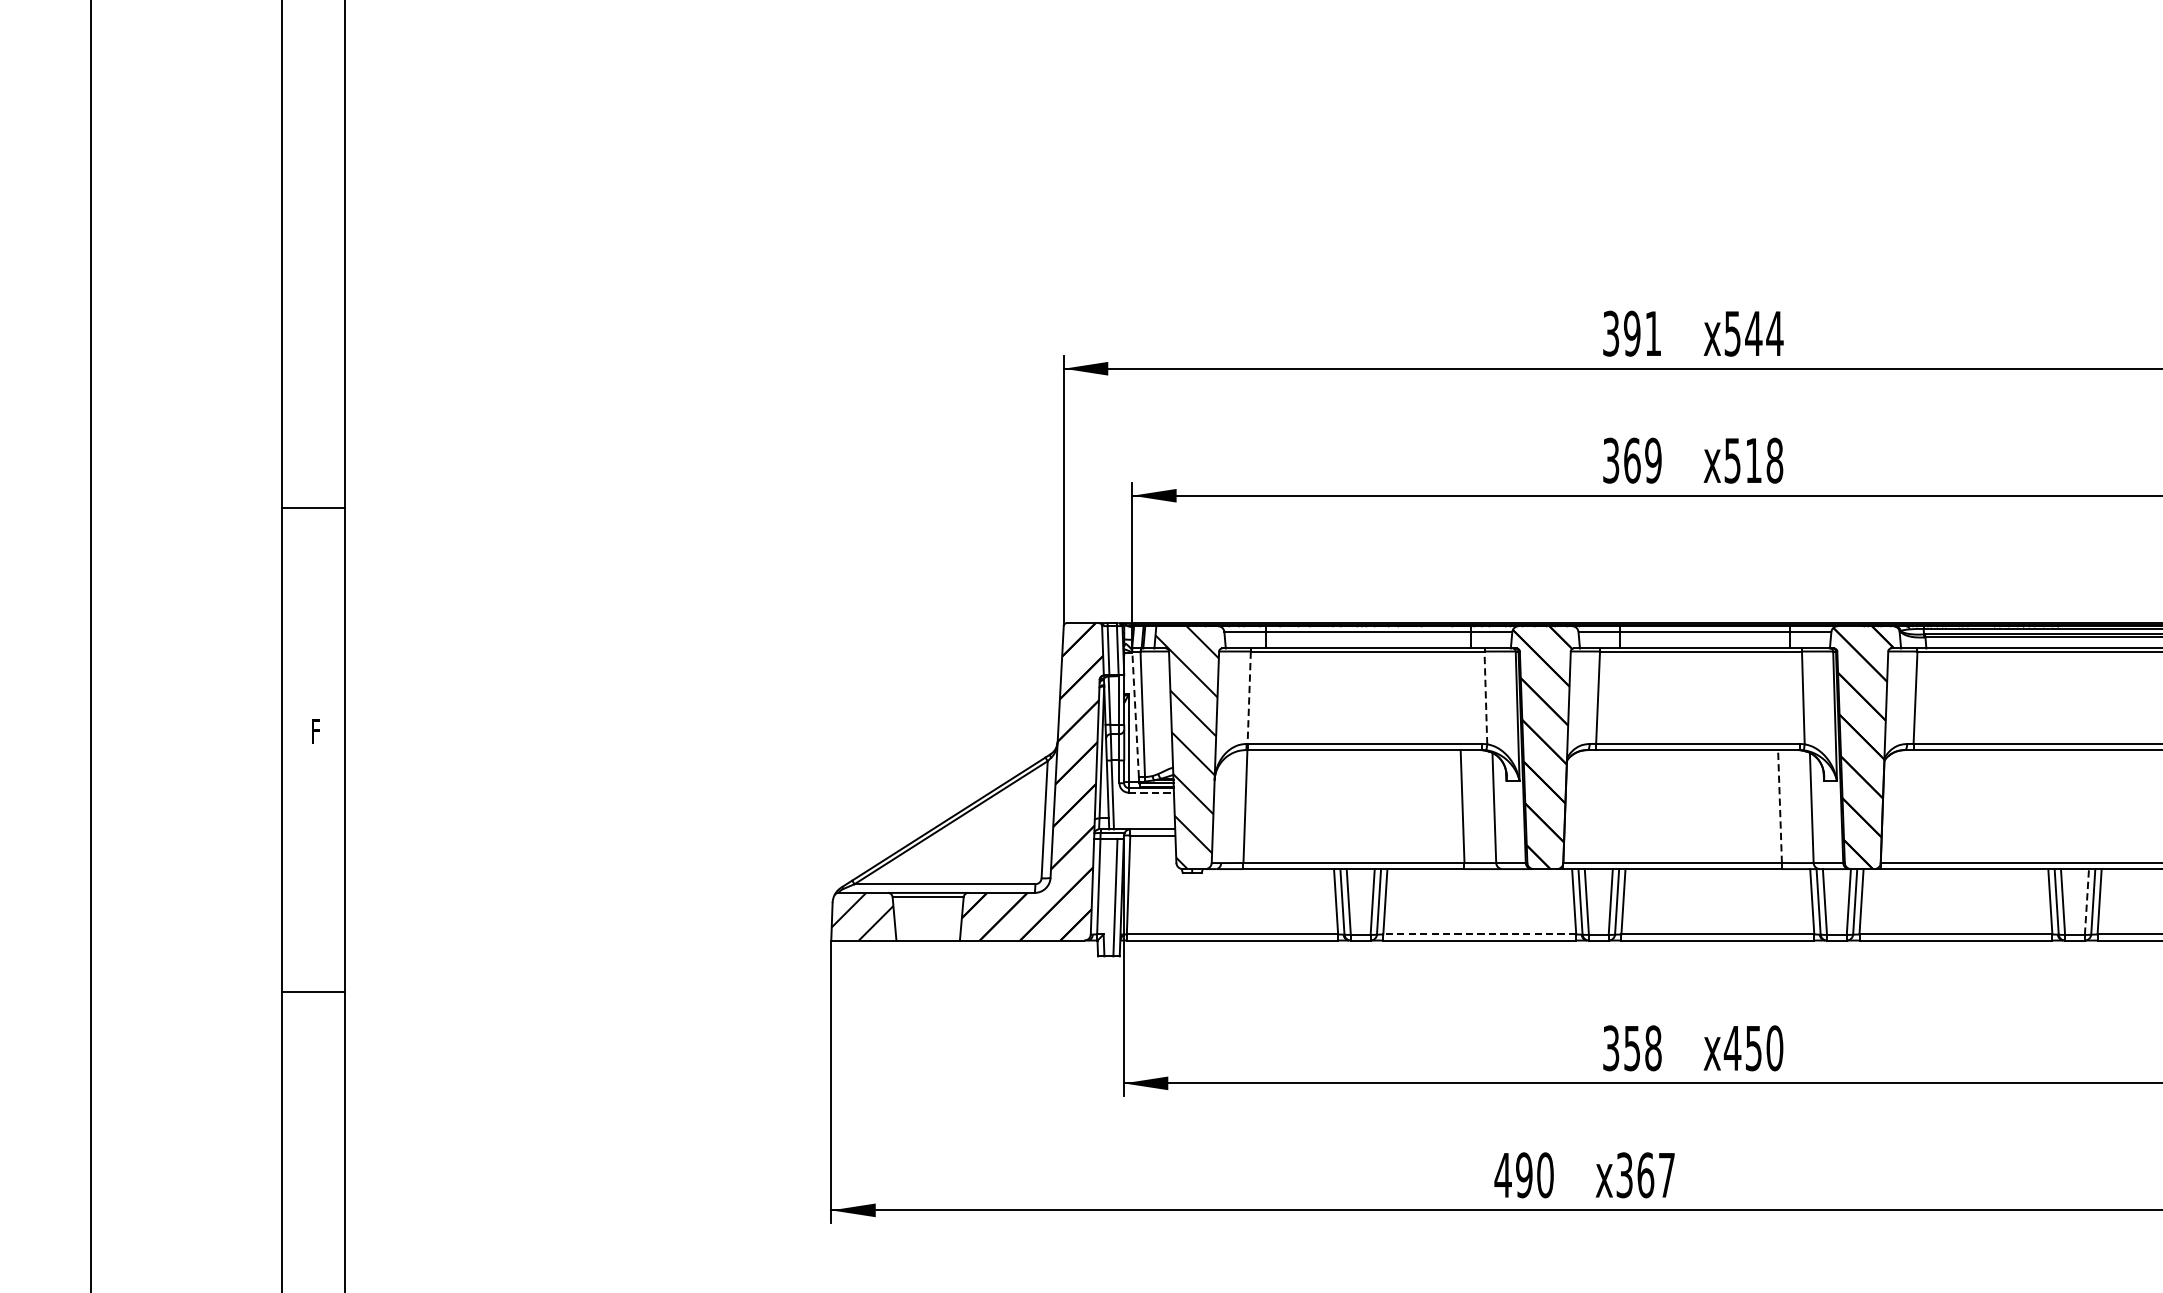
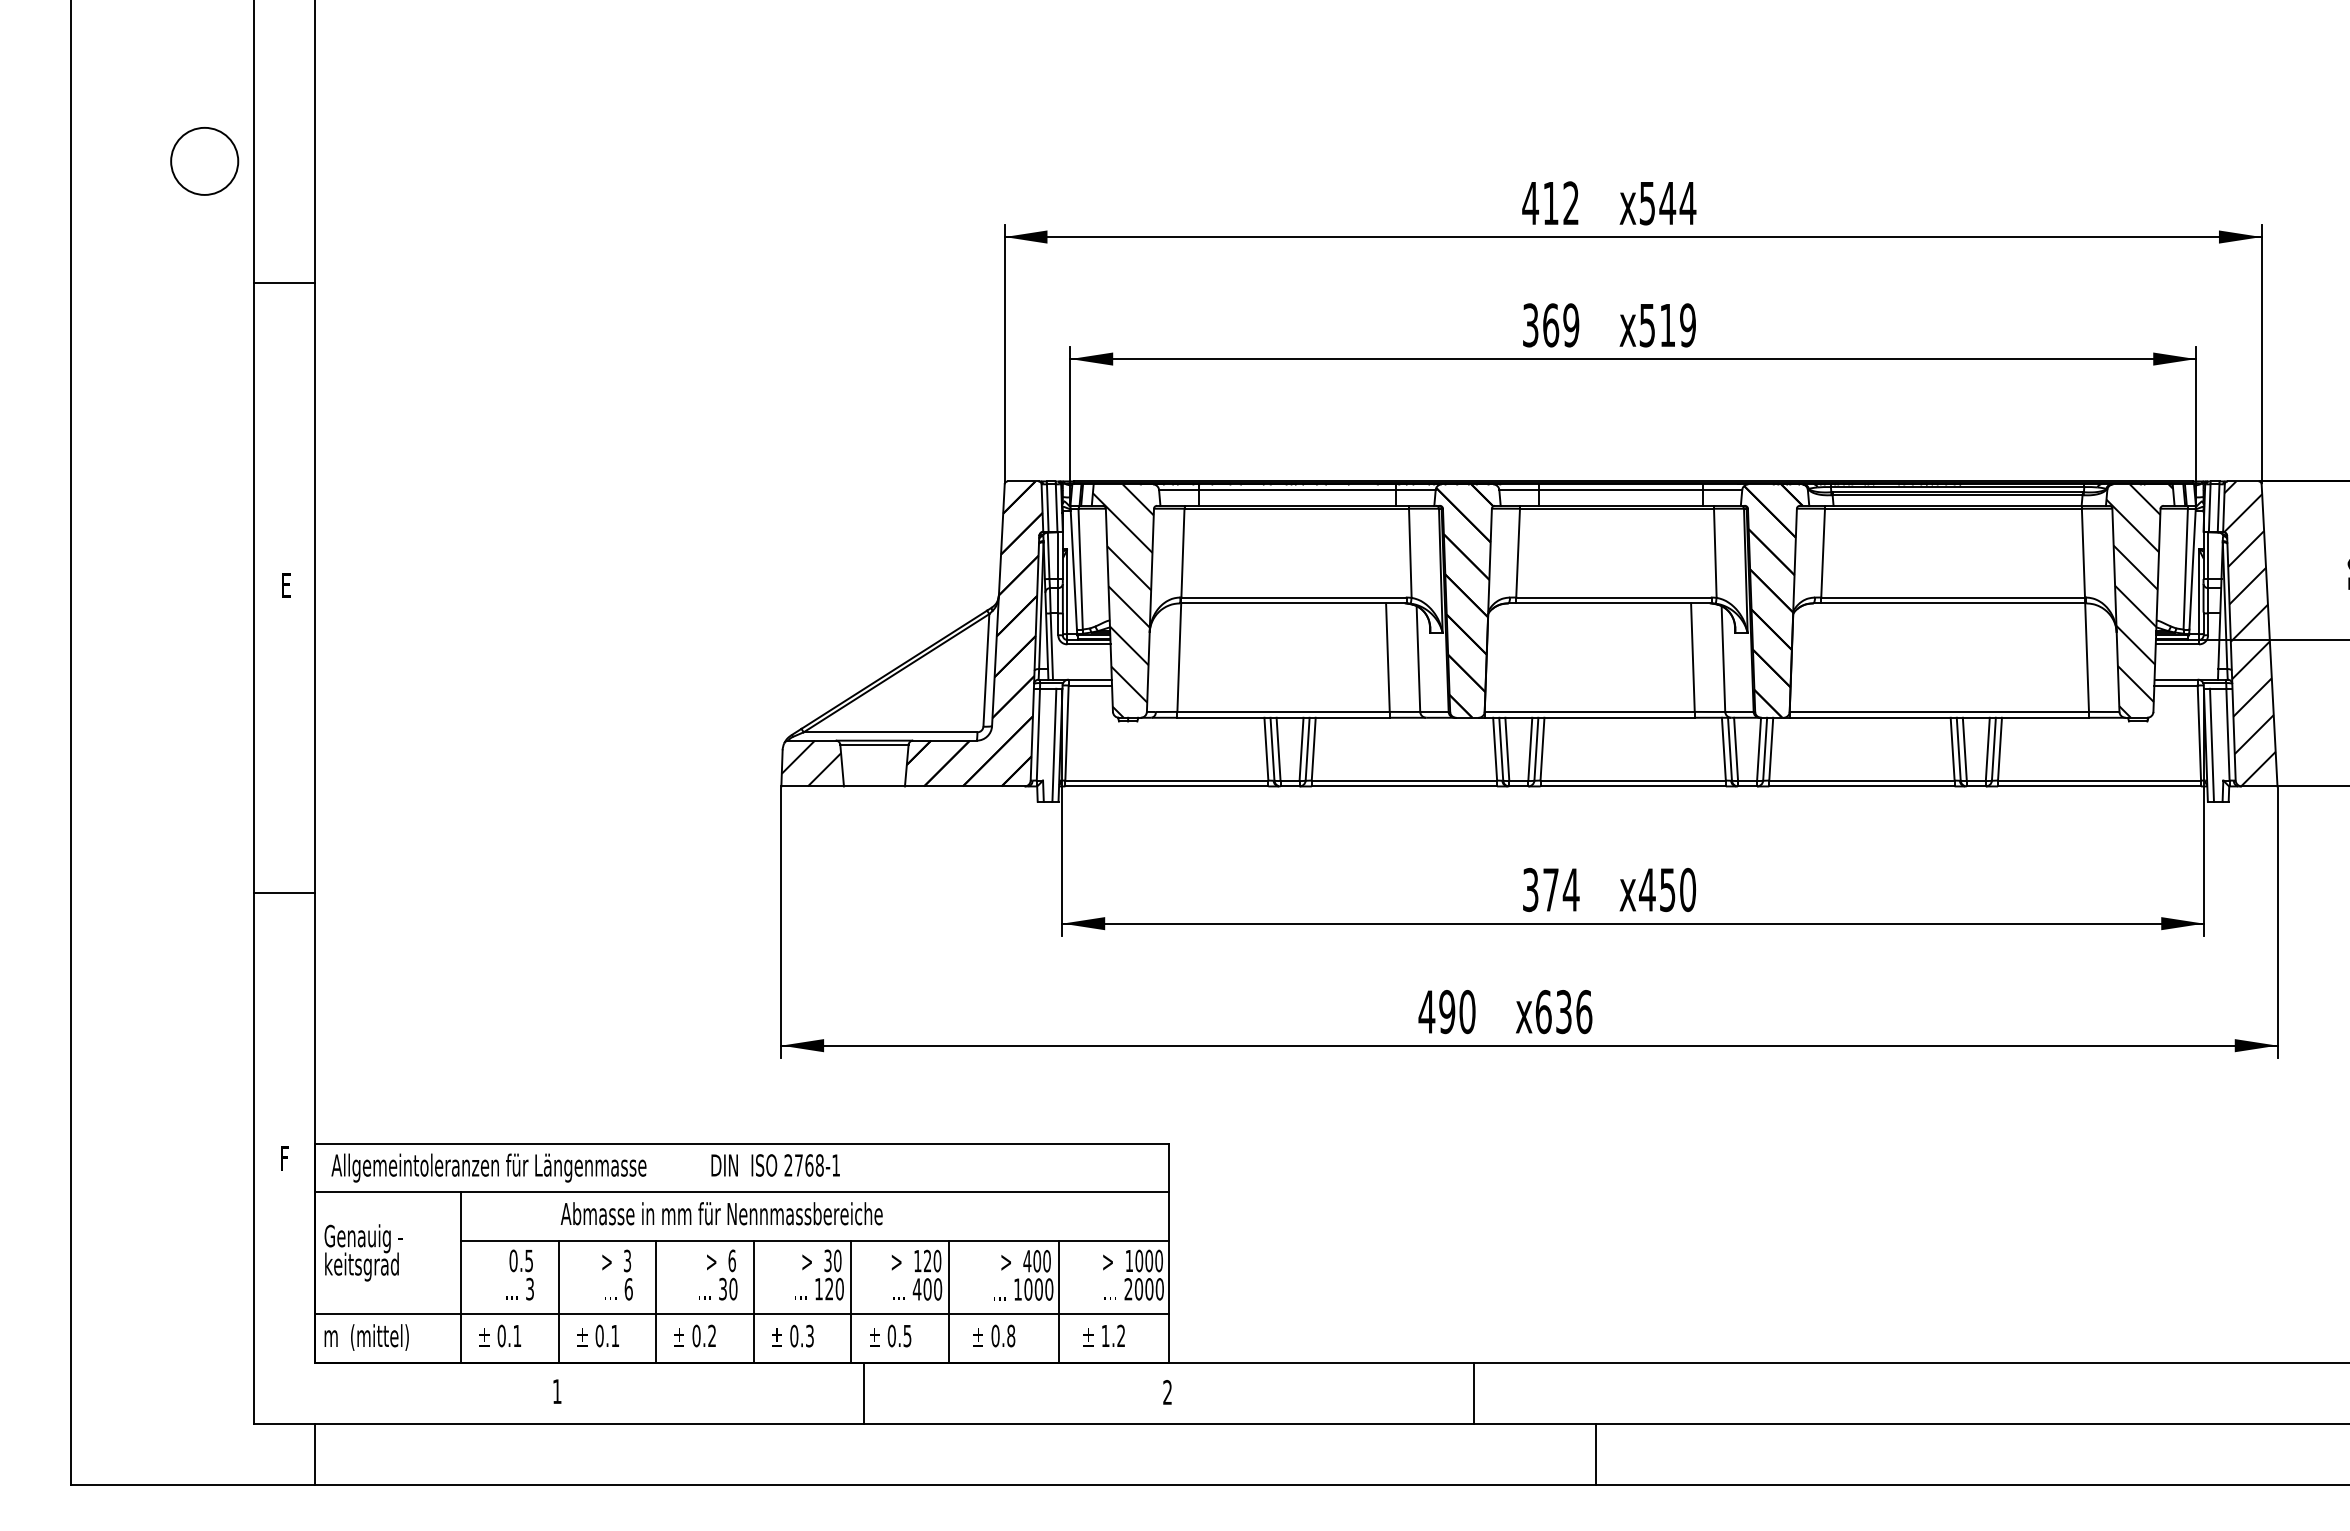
circle: (230, 290) -> (204, 161), added
text: (1631, 333) -> (1550, 203), 391 -> 412
text: (1774, 460) -> (1687, 325), x518 -> x519
line: (313, 507) -> (283, 283), moved
line: (1248, 698) -> (1182, 553), dashed -> solid
line: (1486, 698) -> (1410, 553), dashed -> solid
line: (1135, 713) -> (1073, 568), dashed -> solid
text: (316, 731) -> (286, 585), F -> E
line: (1151, 792) -> (1089, 644), dashed -> solid
line: (1779, 806) -> (1692, 657), dashed -> solid
line: (2086, 902) -> (1987, 749), dashed -> solid
line: (1479, 934) -> (1404, 780), dashed -> solid
line: (313, 991) -> (283, 893), moved
text: (1643, 1047) -> (1561, 889), 358 -> 374
text: (1645, 1174) -> (1563, 1011), x367 -> x636

